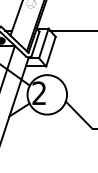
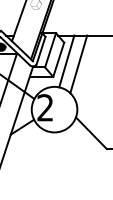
line: (57, 52) -> (66, 60), added
line: (67, 55) -> (77, 64), added

